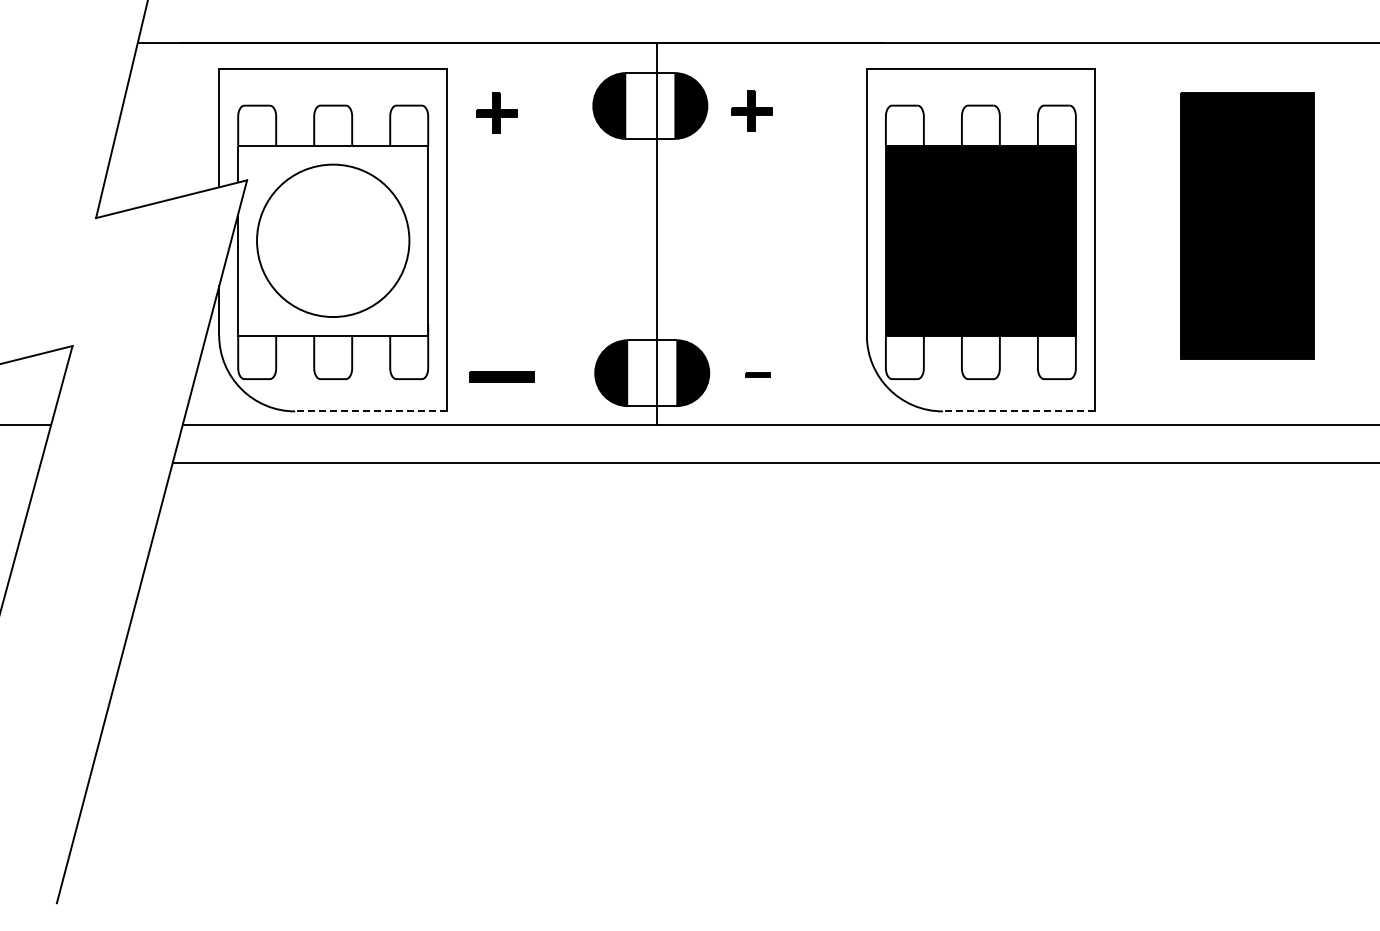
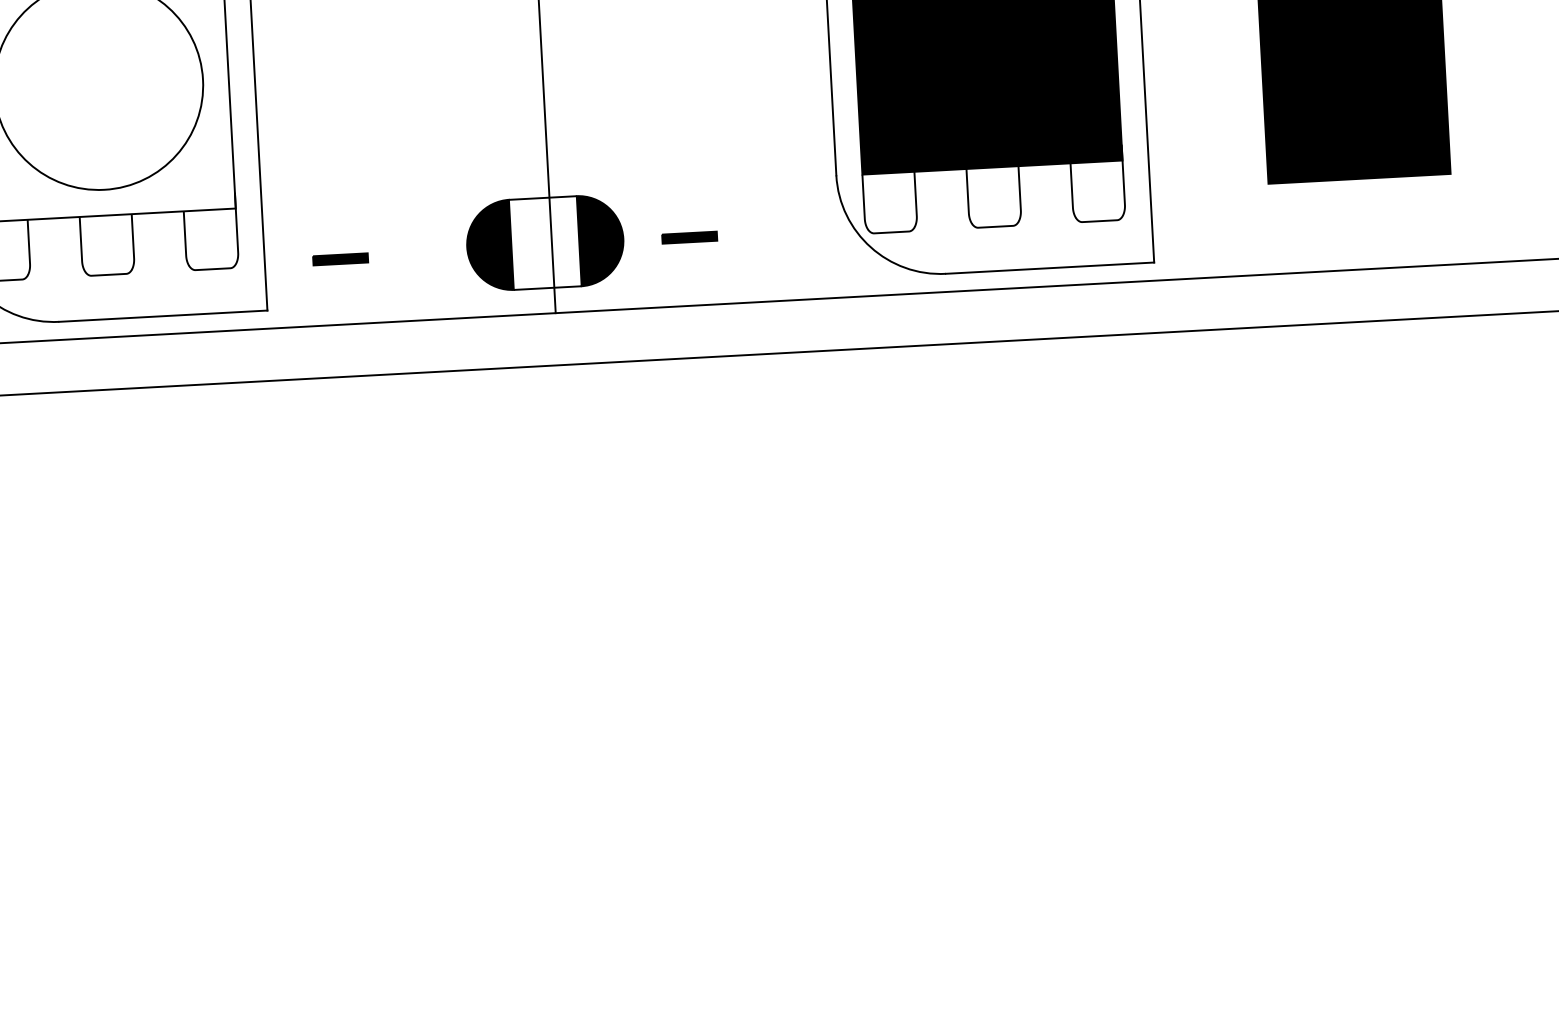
part: (757, 374) -> (689, 237), size x1.67
part: (502, 376) -> (340, 258), size x0.62
line: (370, 411) -> (162, 316), dashed -> solid
line: (1018, 411) -> (1049, 268), dashed -> solid

